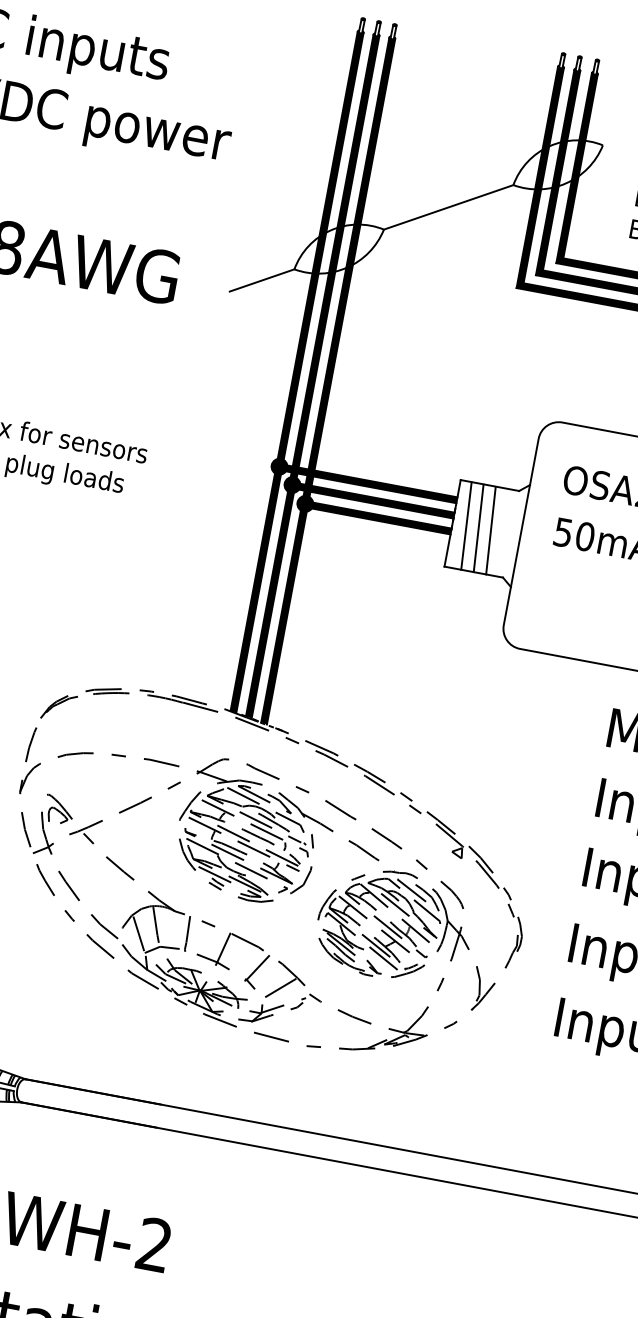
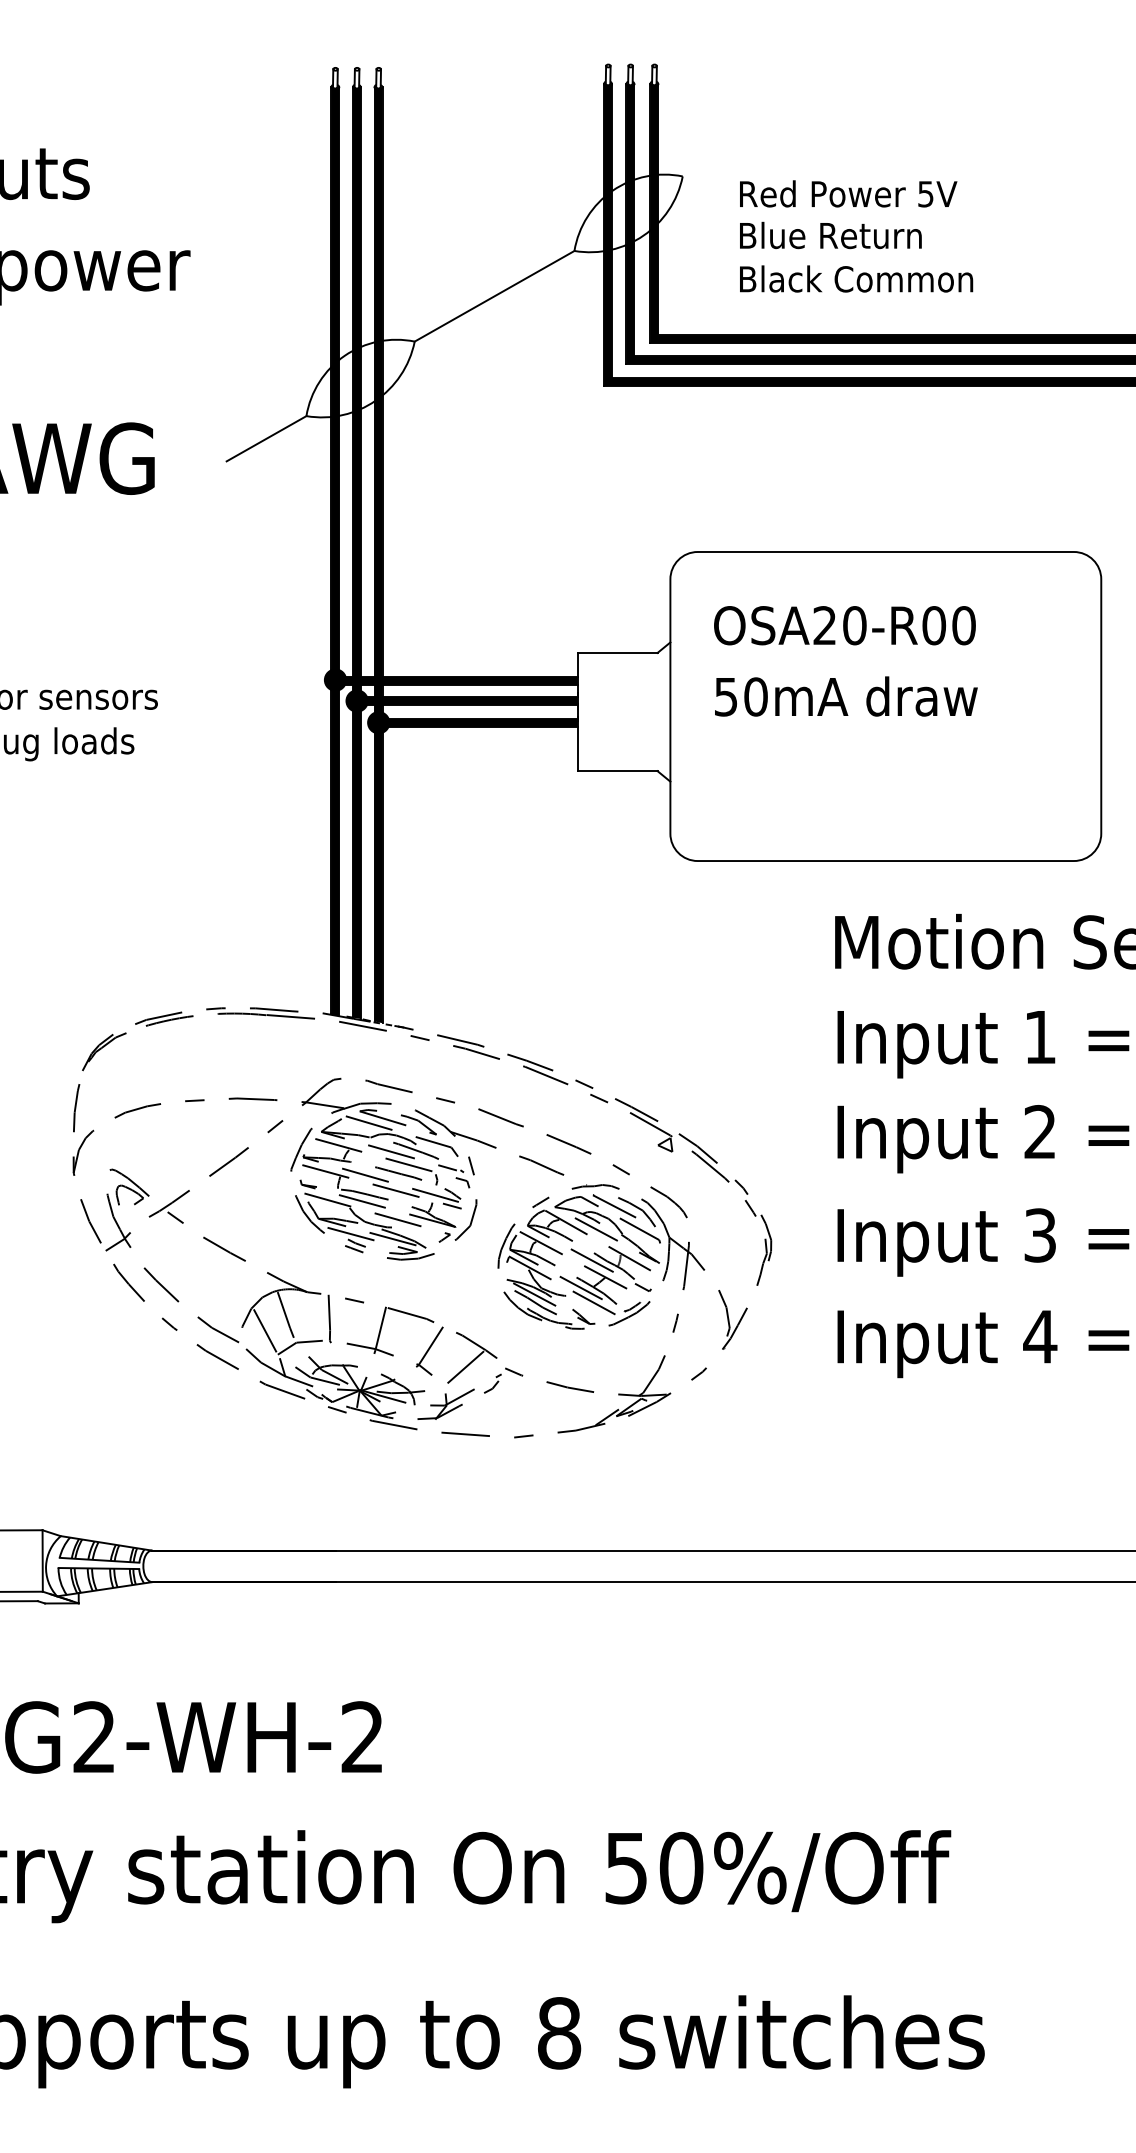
line: (466, 526) -> (596, 712), removed
line: (478, 528) -> (613, 712), removed
line: (490, 530) -> (629, 712), removed

